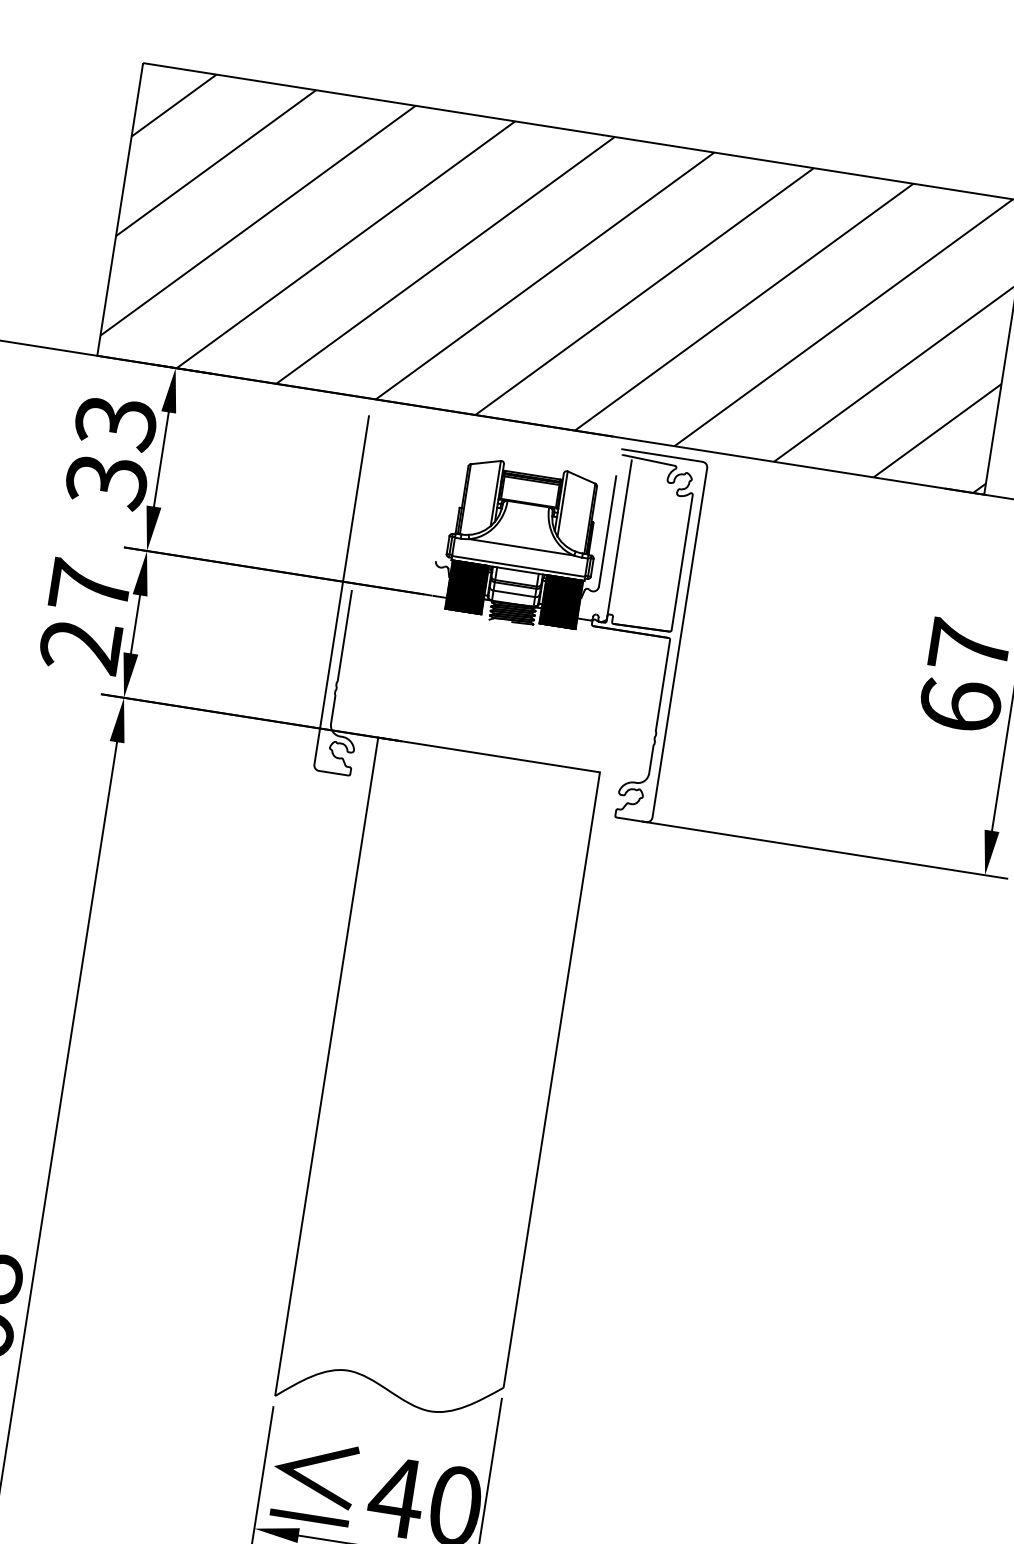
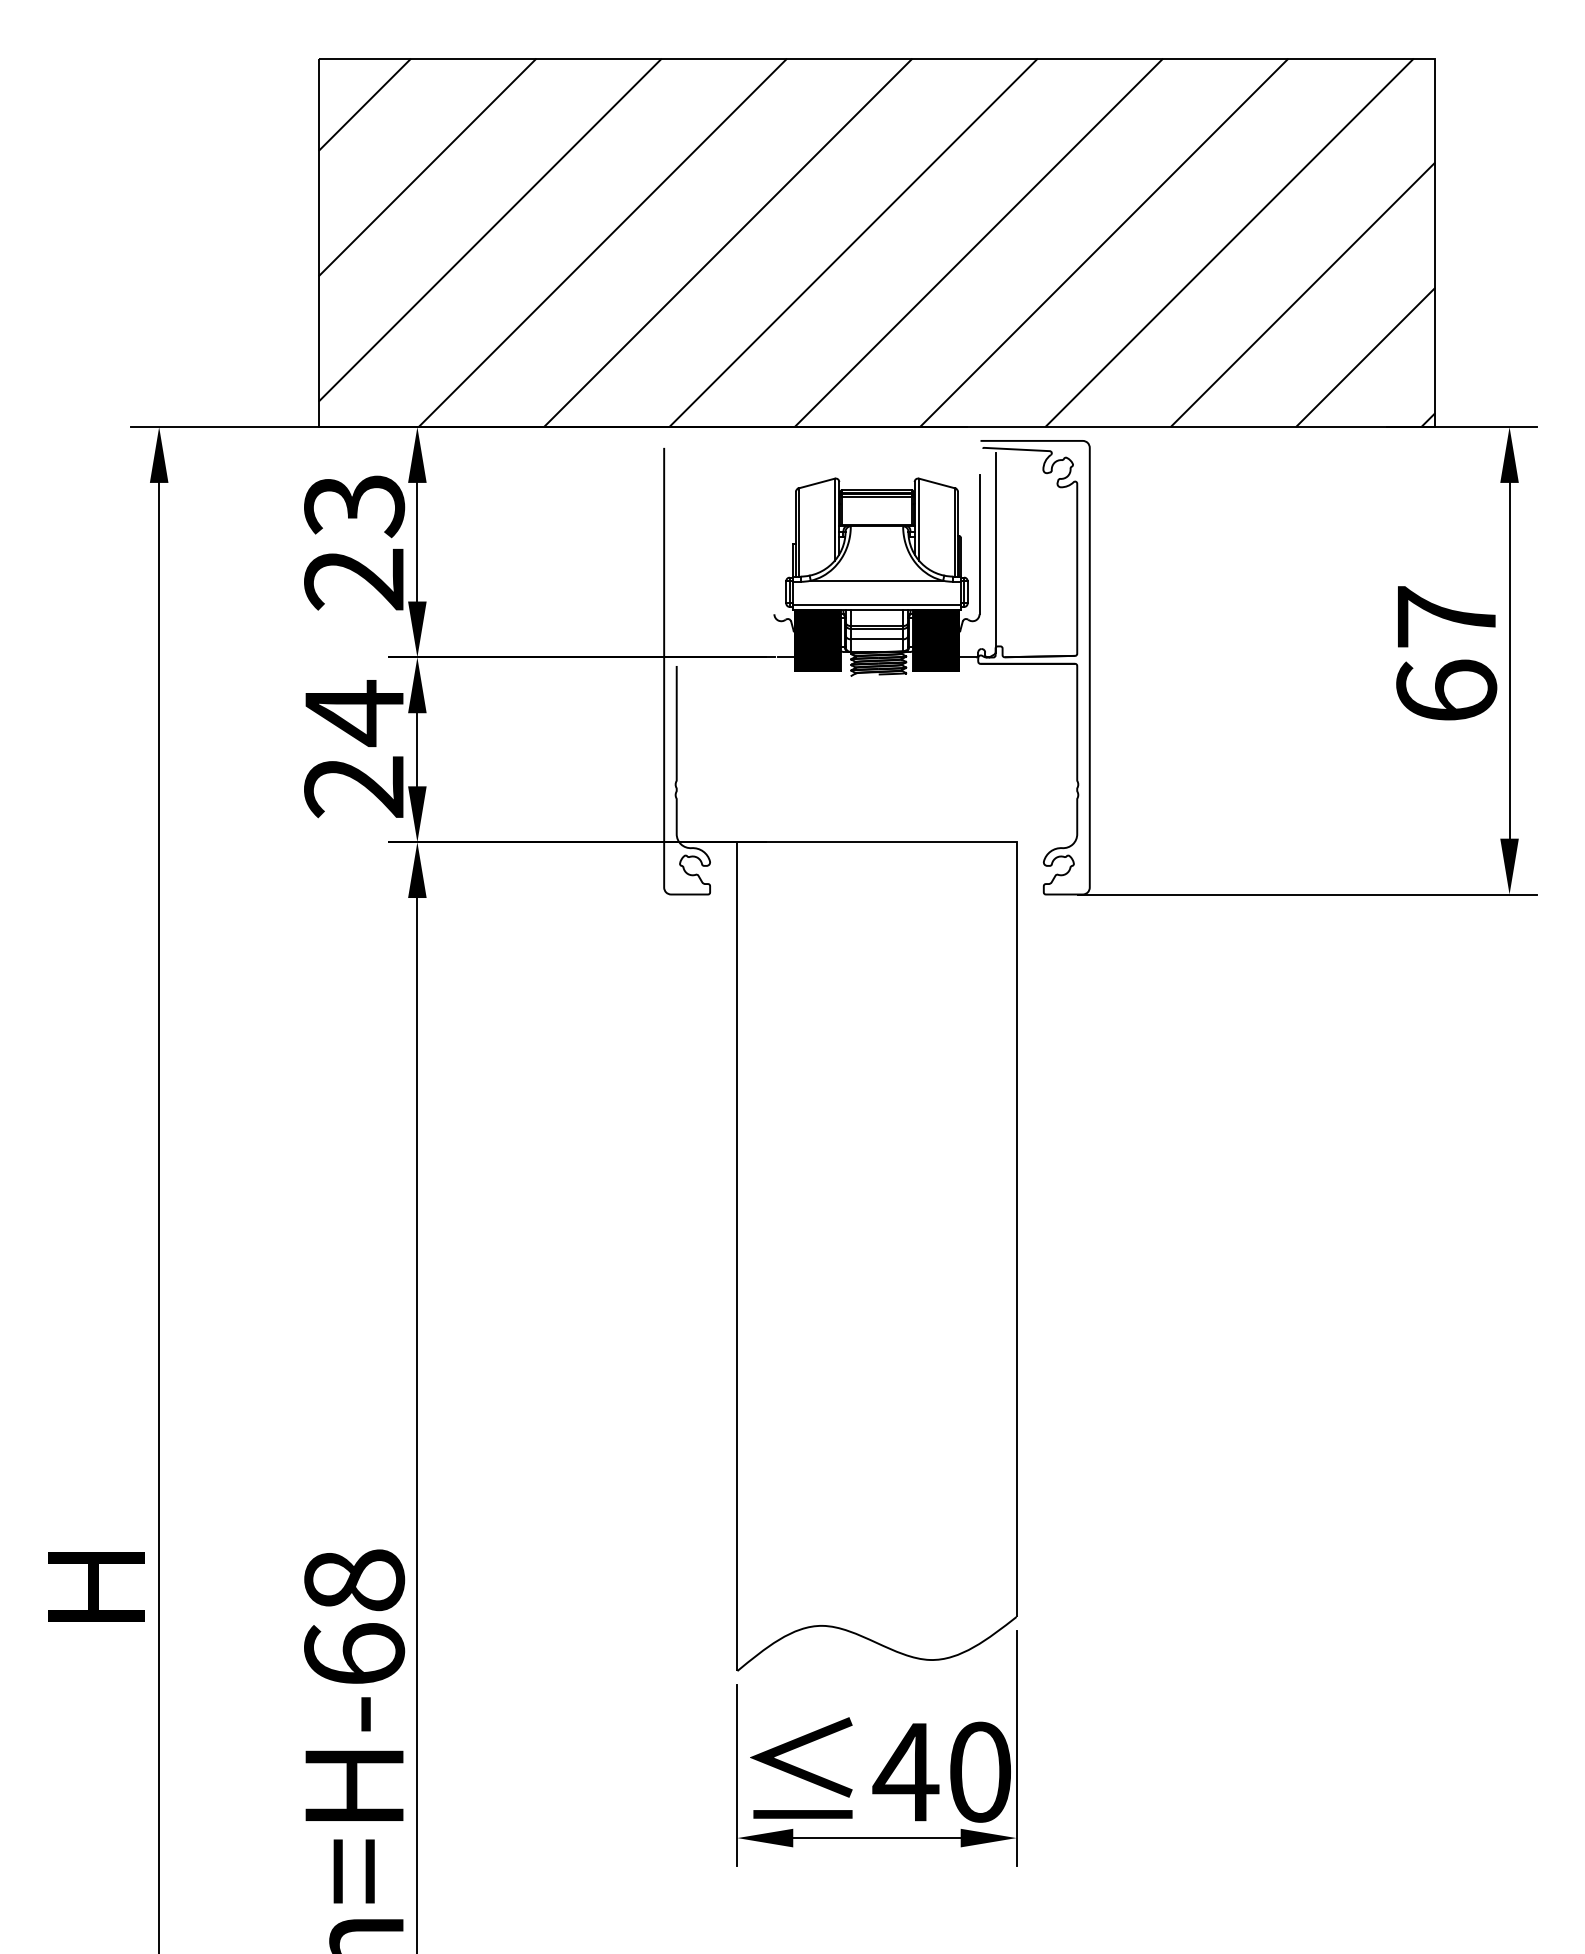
text: (106, 482) -> (354, 580), 33 -> 23
text: (90, 587) -> (354, 713), 27 -> 24

